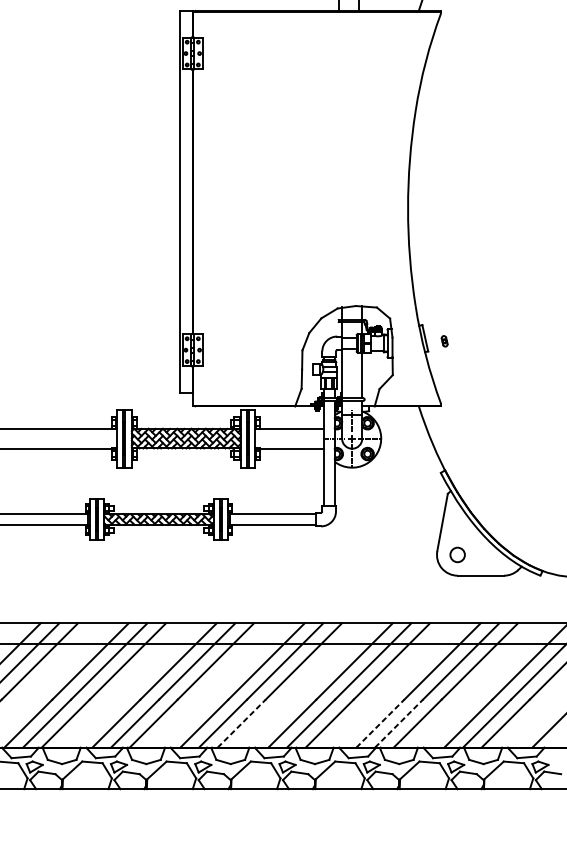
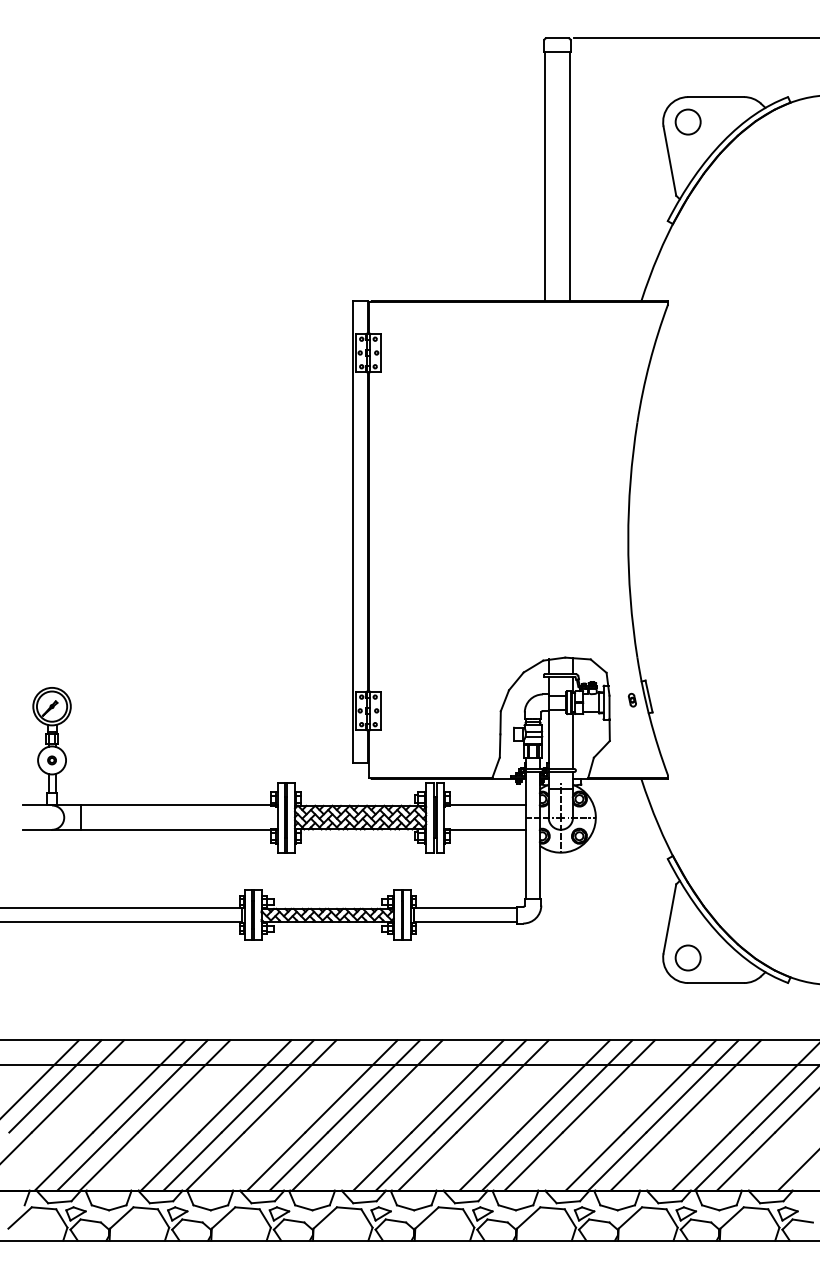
part: (443, 340) -> (631, 699), moved
circle: (457, 554) -> (687, 957), size x1.43
line: (241, 723) -> (427, 1161), dashed -> solid
line: (380, 723) -> (595, 1161), dashed -> solid
line: (399, 723) -> (617, 1161), dashed -> solid

